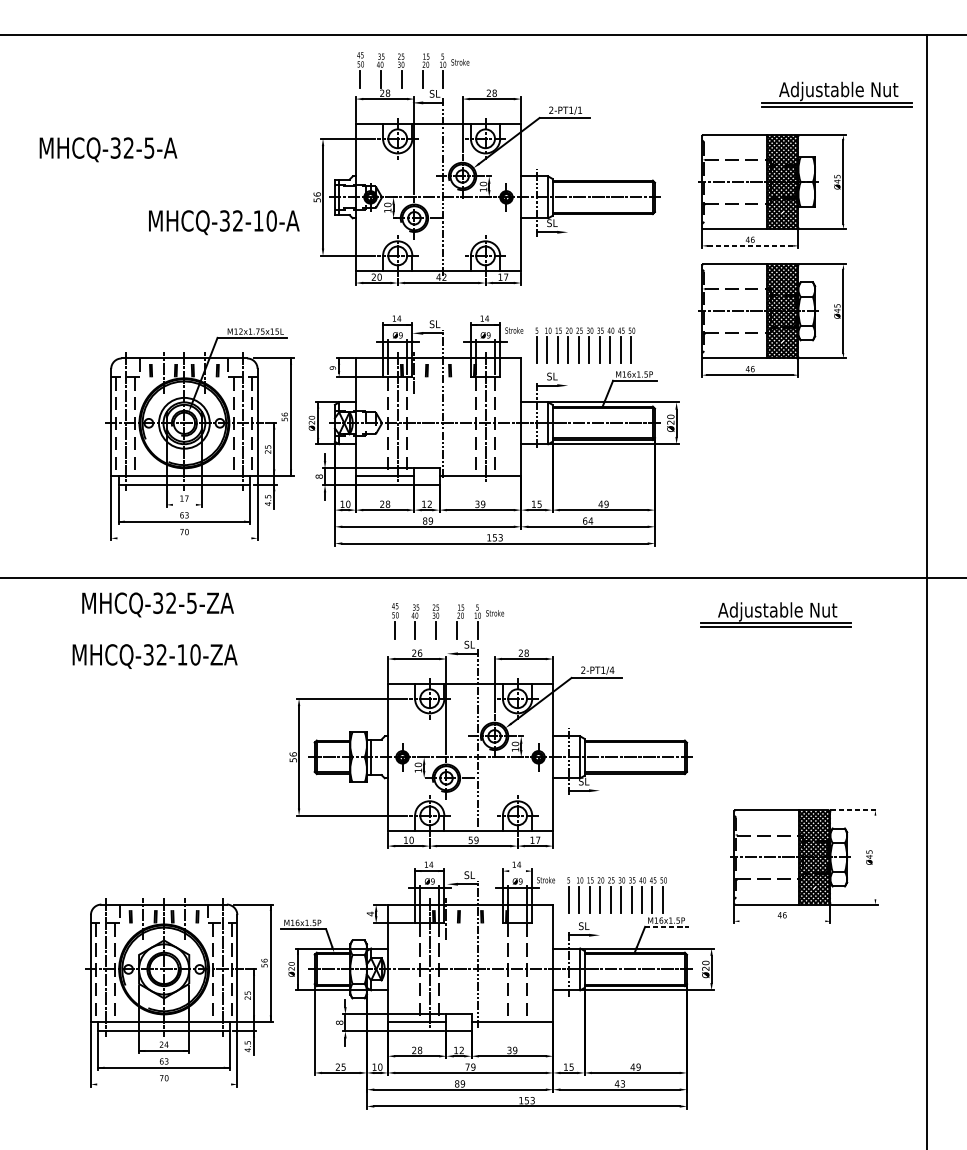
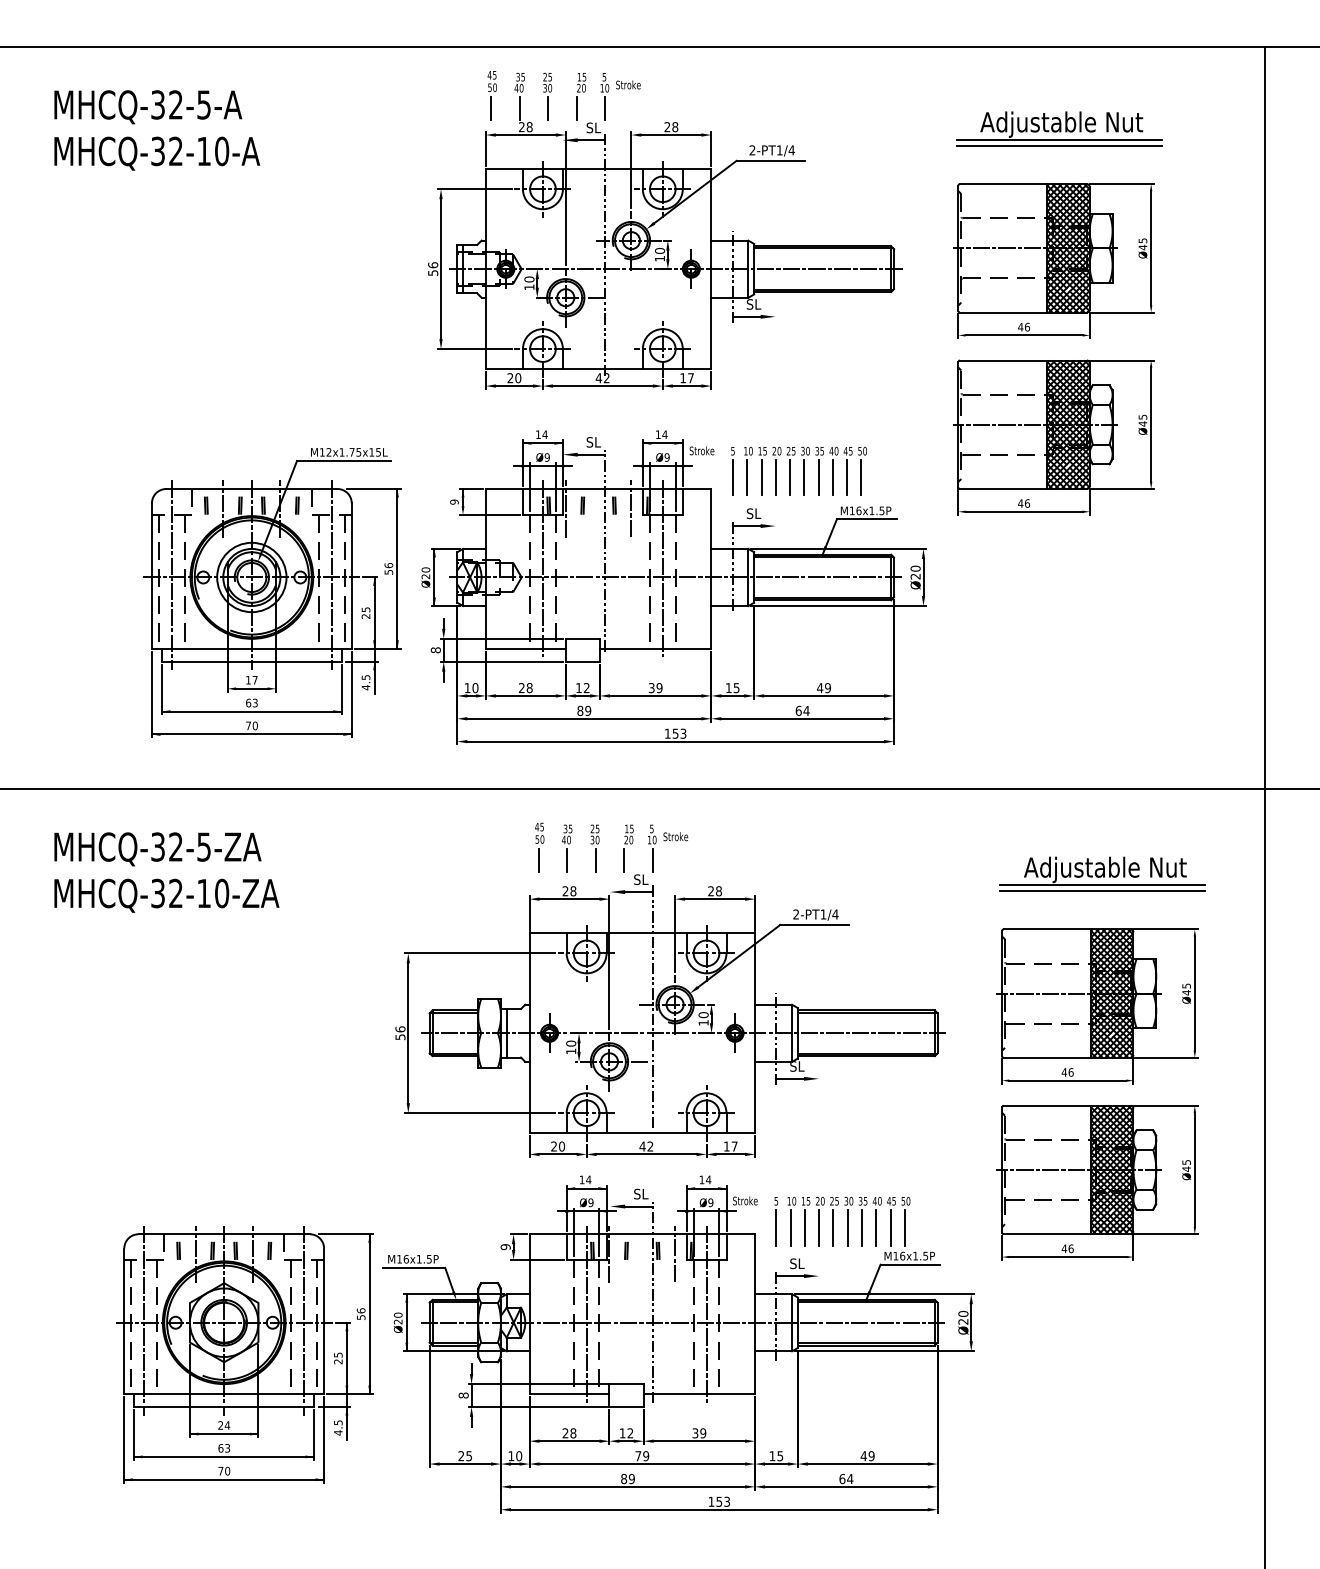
part: (837, 94) -> (1059, 128), moved
text: (579, 110) -> (791, 150), 2-PT1/1 -> 2-PT1/4
text: (108, 149) -> (148, 107), moved
text: (224, 222) -> (157, 153), moved
line: (750, 245) -> (1024, 335), dashed -> solid
line: (462, 372) -> (631, 508), added
line: (184, 504) -> (251, 688), added
line: (184, 538) -> (251, 734), added
text: (157, 605) -> (157, 849), moved
part: (775, 614) -> (1102, 873), moved
text: (420, 653) -> (573, 891), 26 -> 28
text: (154, 656) -> (166, 895), moved
part: (804, 737) -> (1097, 1006), added
line: (854, 810) -> (1166, 1105), dashed -> solid
text: (405, 840) -> (553, 1146), 10 -> 20
text: (473, 840) -> (646, 1146), 59 -> 42
line: (875, 857) -> (1194, 1169), added
line: (517, 871) -> (706, 1188), added
text: (370, 914) -> (505, 1247), 4 -> 9
line: (494, 918) -> (675, 1253), added
line: (782, 921) -> (1067, 1257), added
line: (667, 926) -> (910, 1264), dashed -> solid
line: (517, 962) -> (706, 1313), added
text: (620, 1083) -> (846, 1478), 43 -> 64
line: (164, 1084) -> (224, 1479), added

